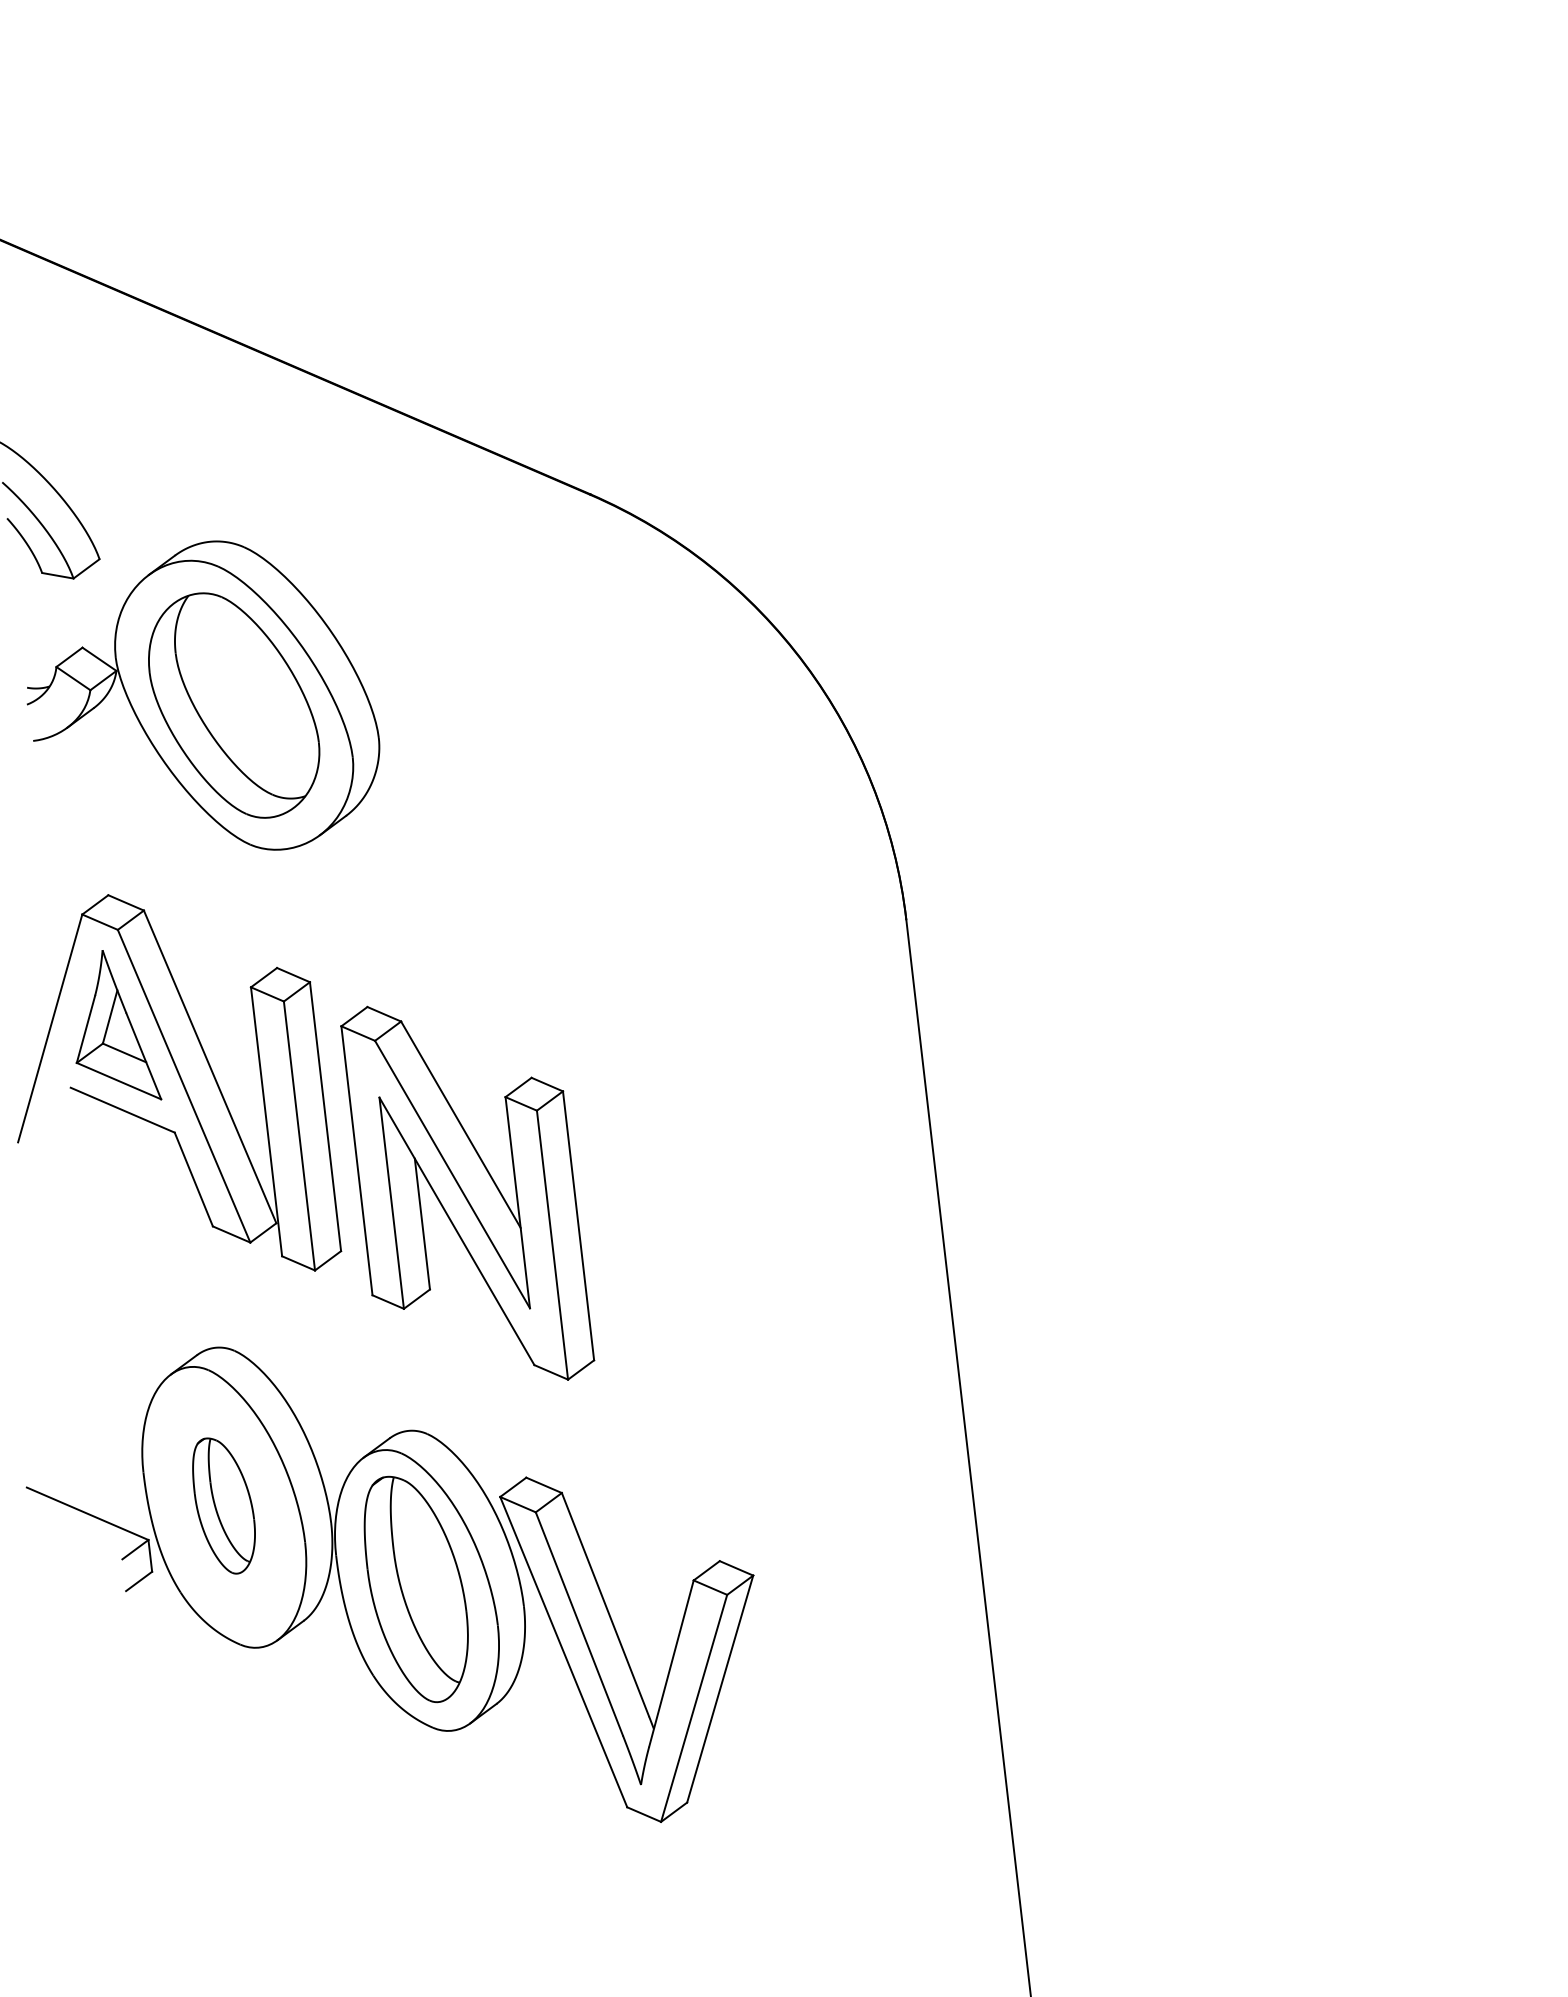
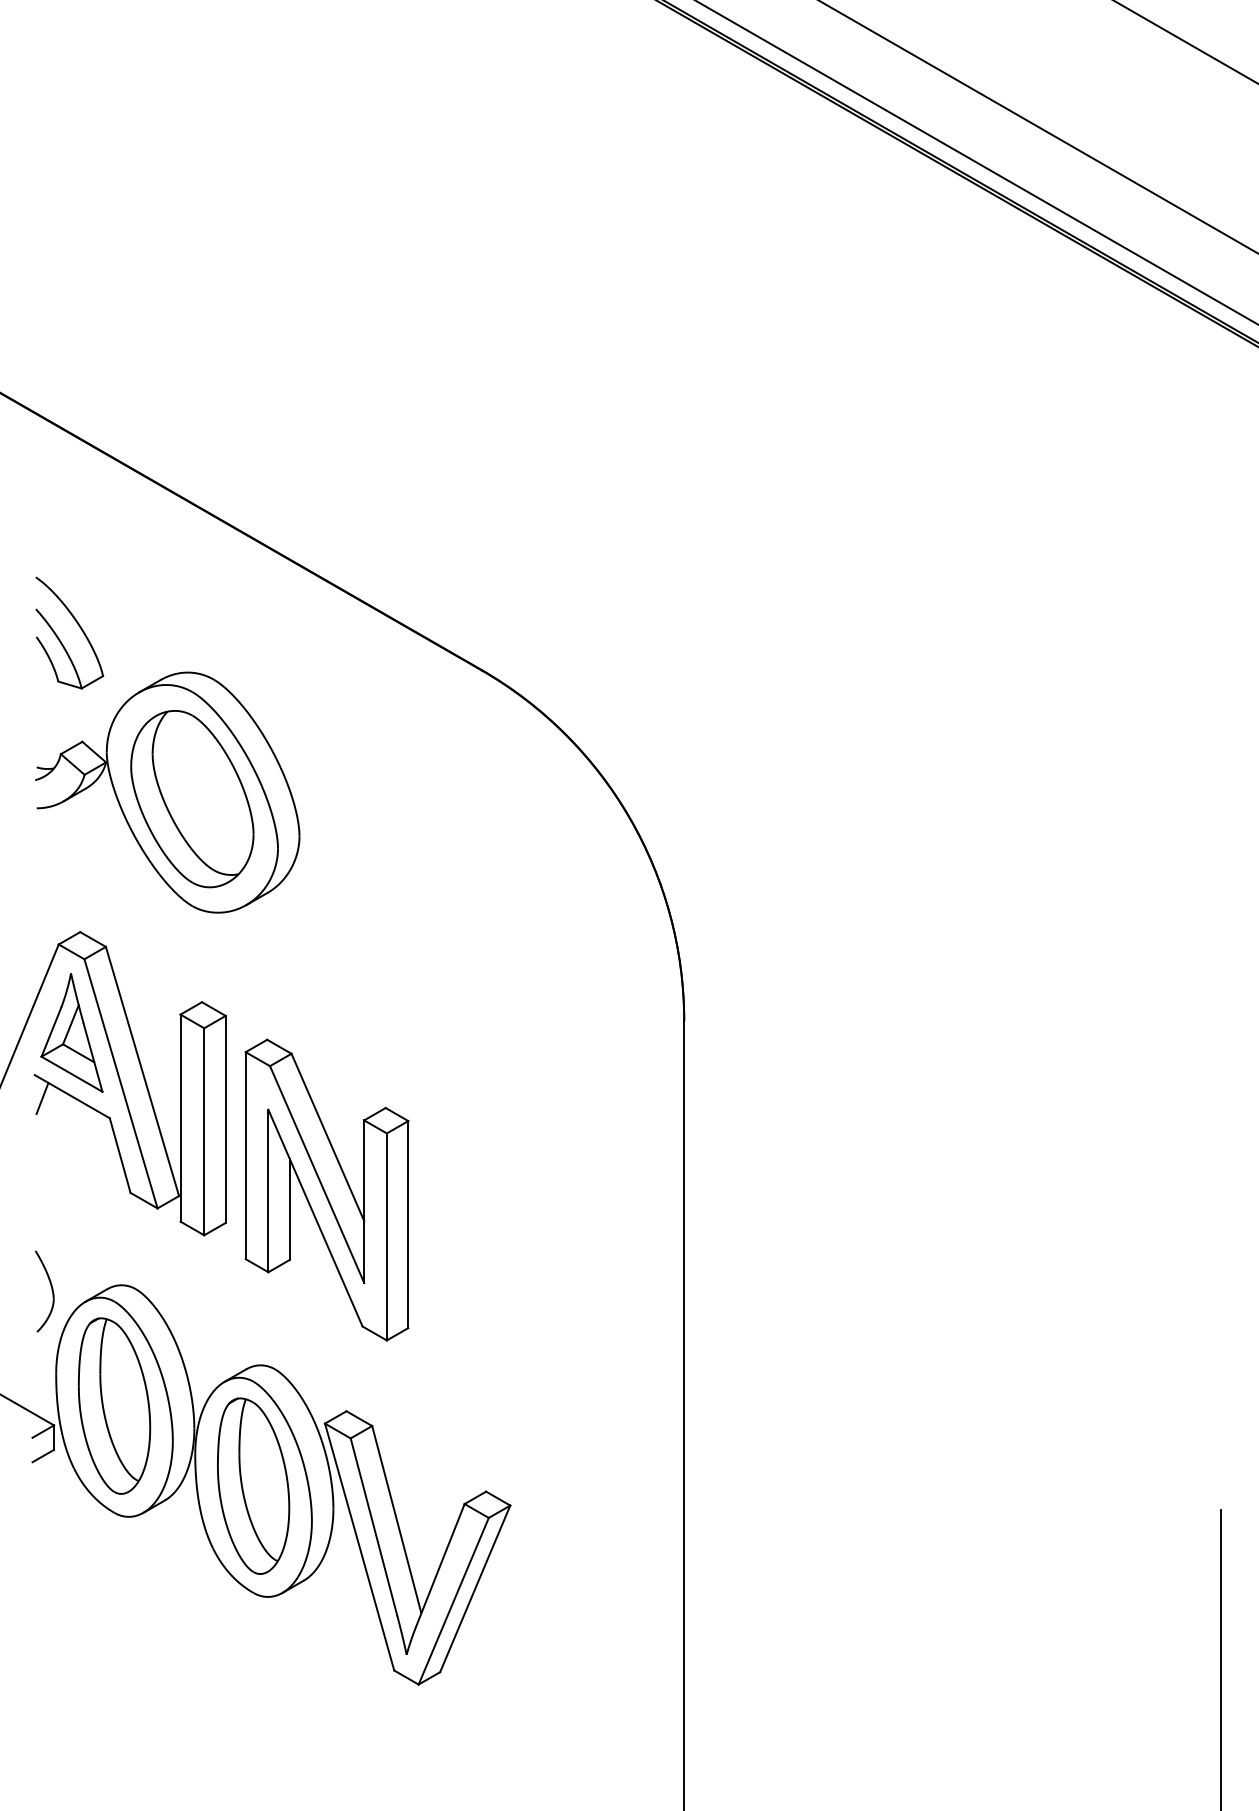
line: (84, 1117) -> (42, 1098), added
part: (124, 1365) -> (51, 1290), added
part: (224, 1505) -> (114, 1405), size x1.67

